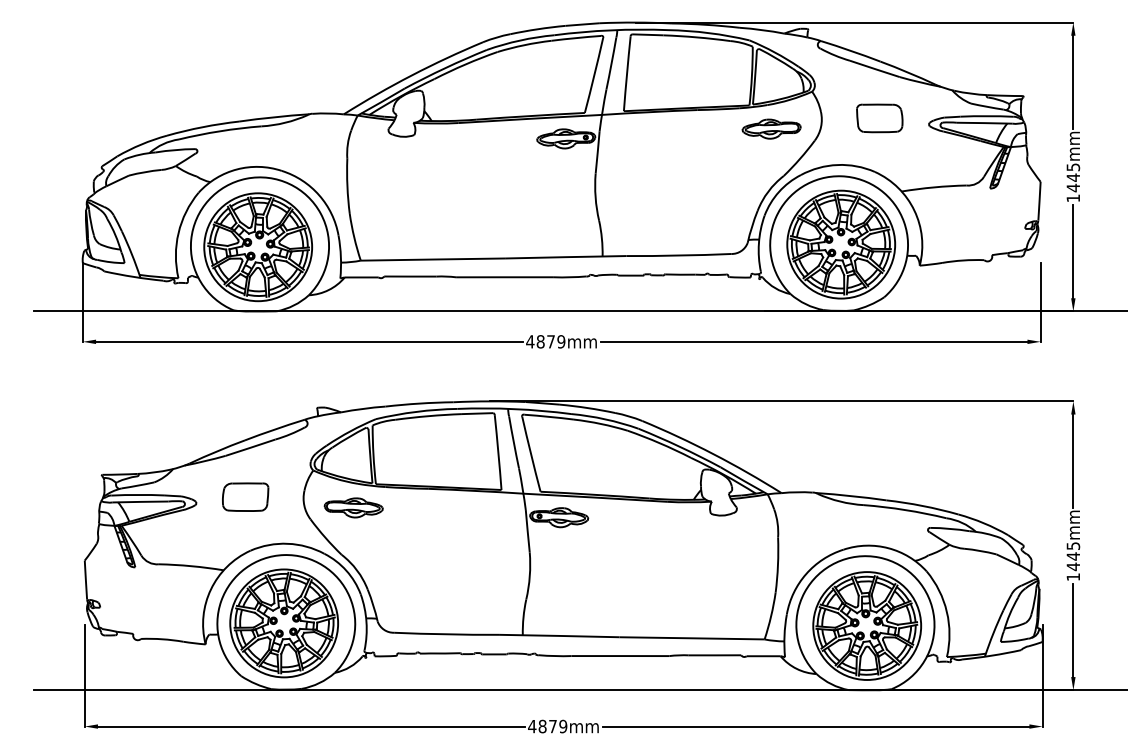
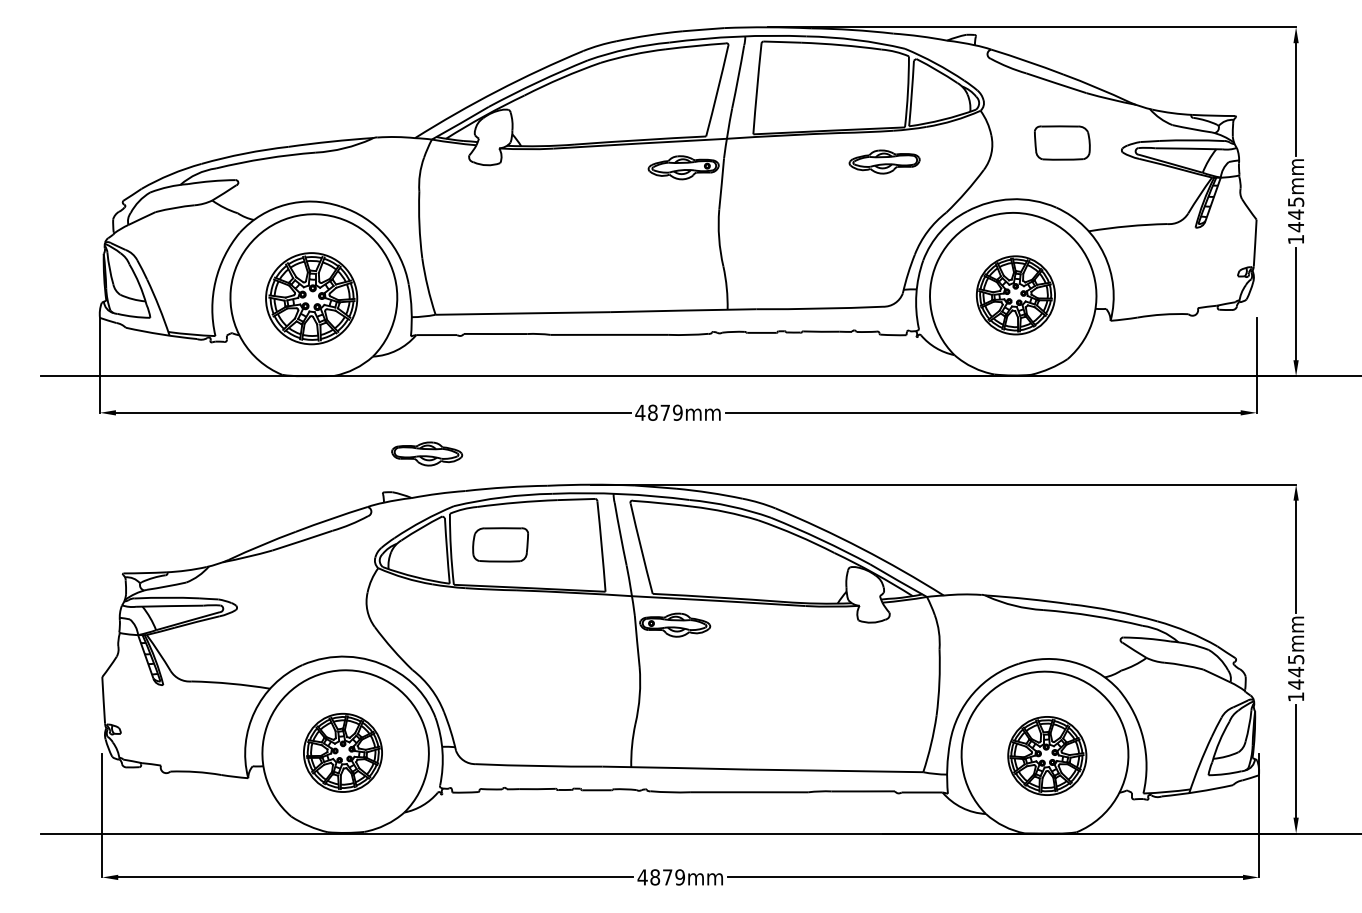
part: (771, 128) -> (884, 161), moved
part: (841, 244) -> (1016, 295), size x0.6
part: (257, 247) -> (310, 298), size x0.7
part: (245, 496) -> (500, 544), moved
part: (353, 507) -> (426, 453), moved
part: (283, 623) -> (342, 752), size x0.6
part: (867, 625) -> (1047, 755), size x0.6

